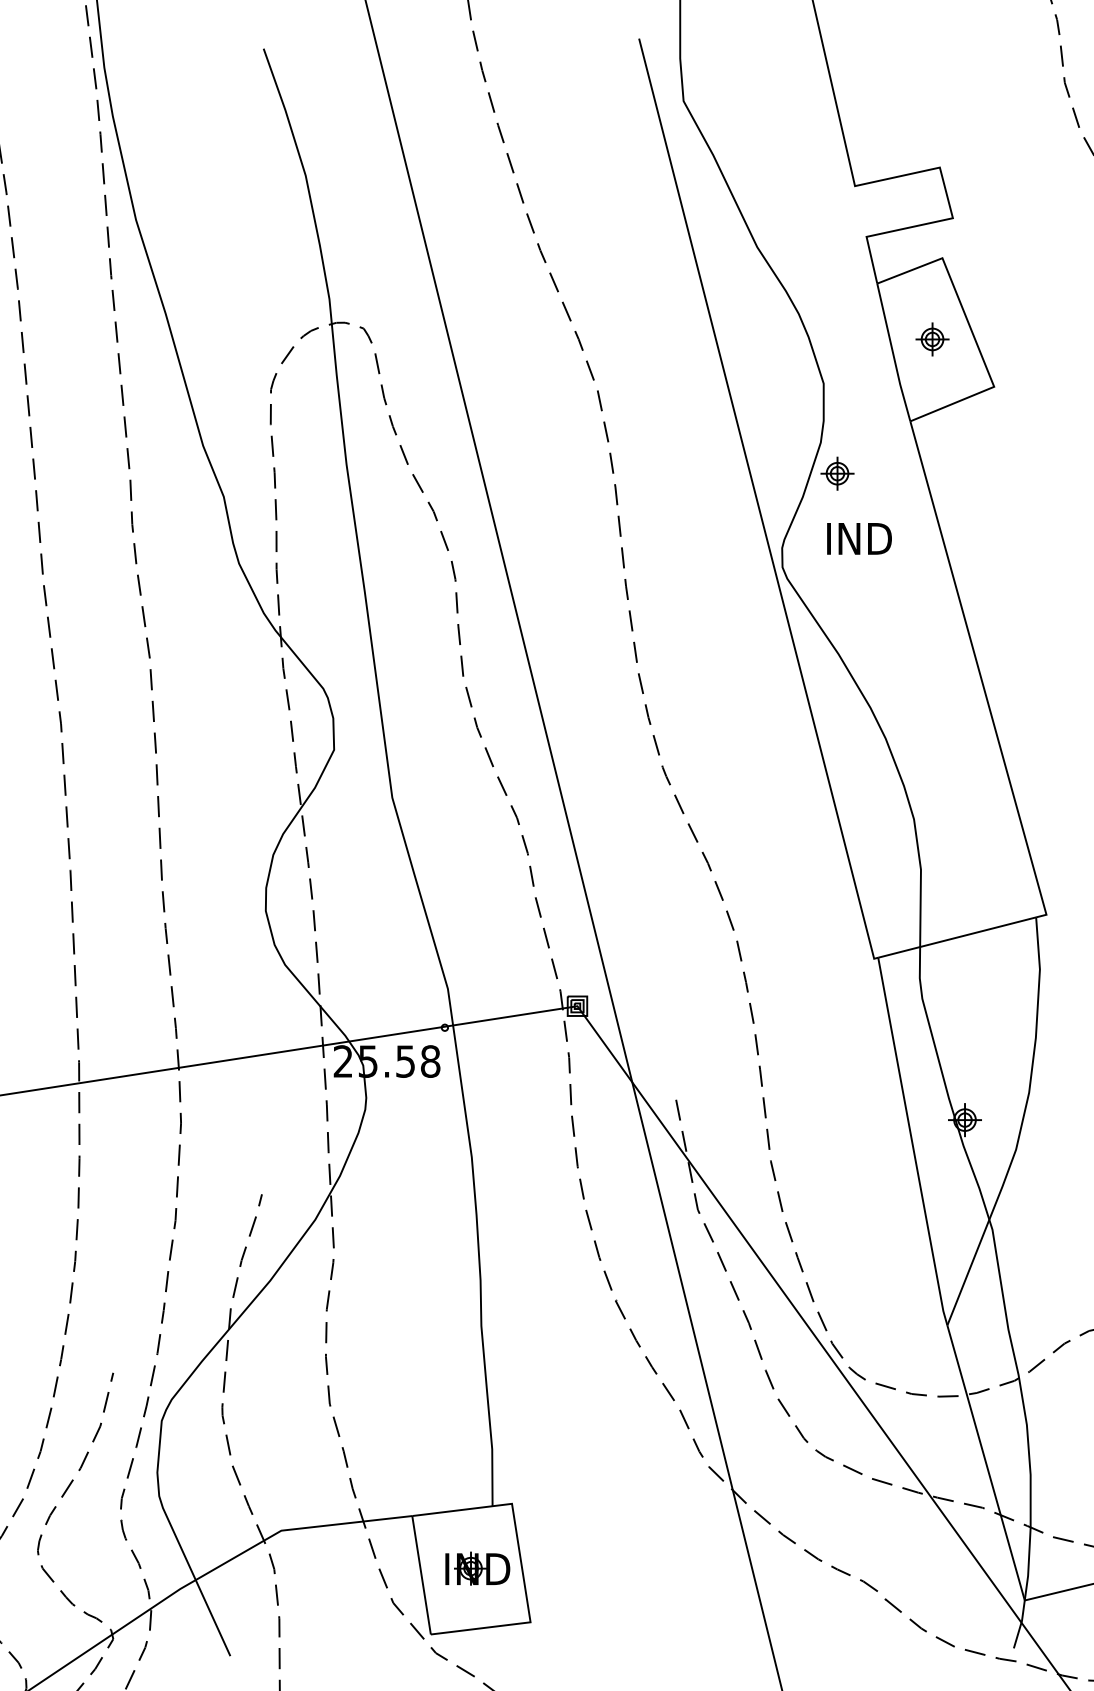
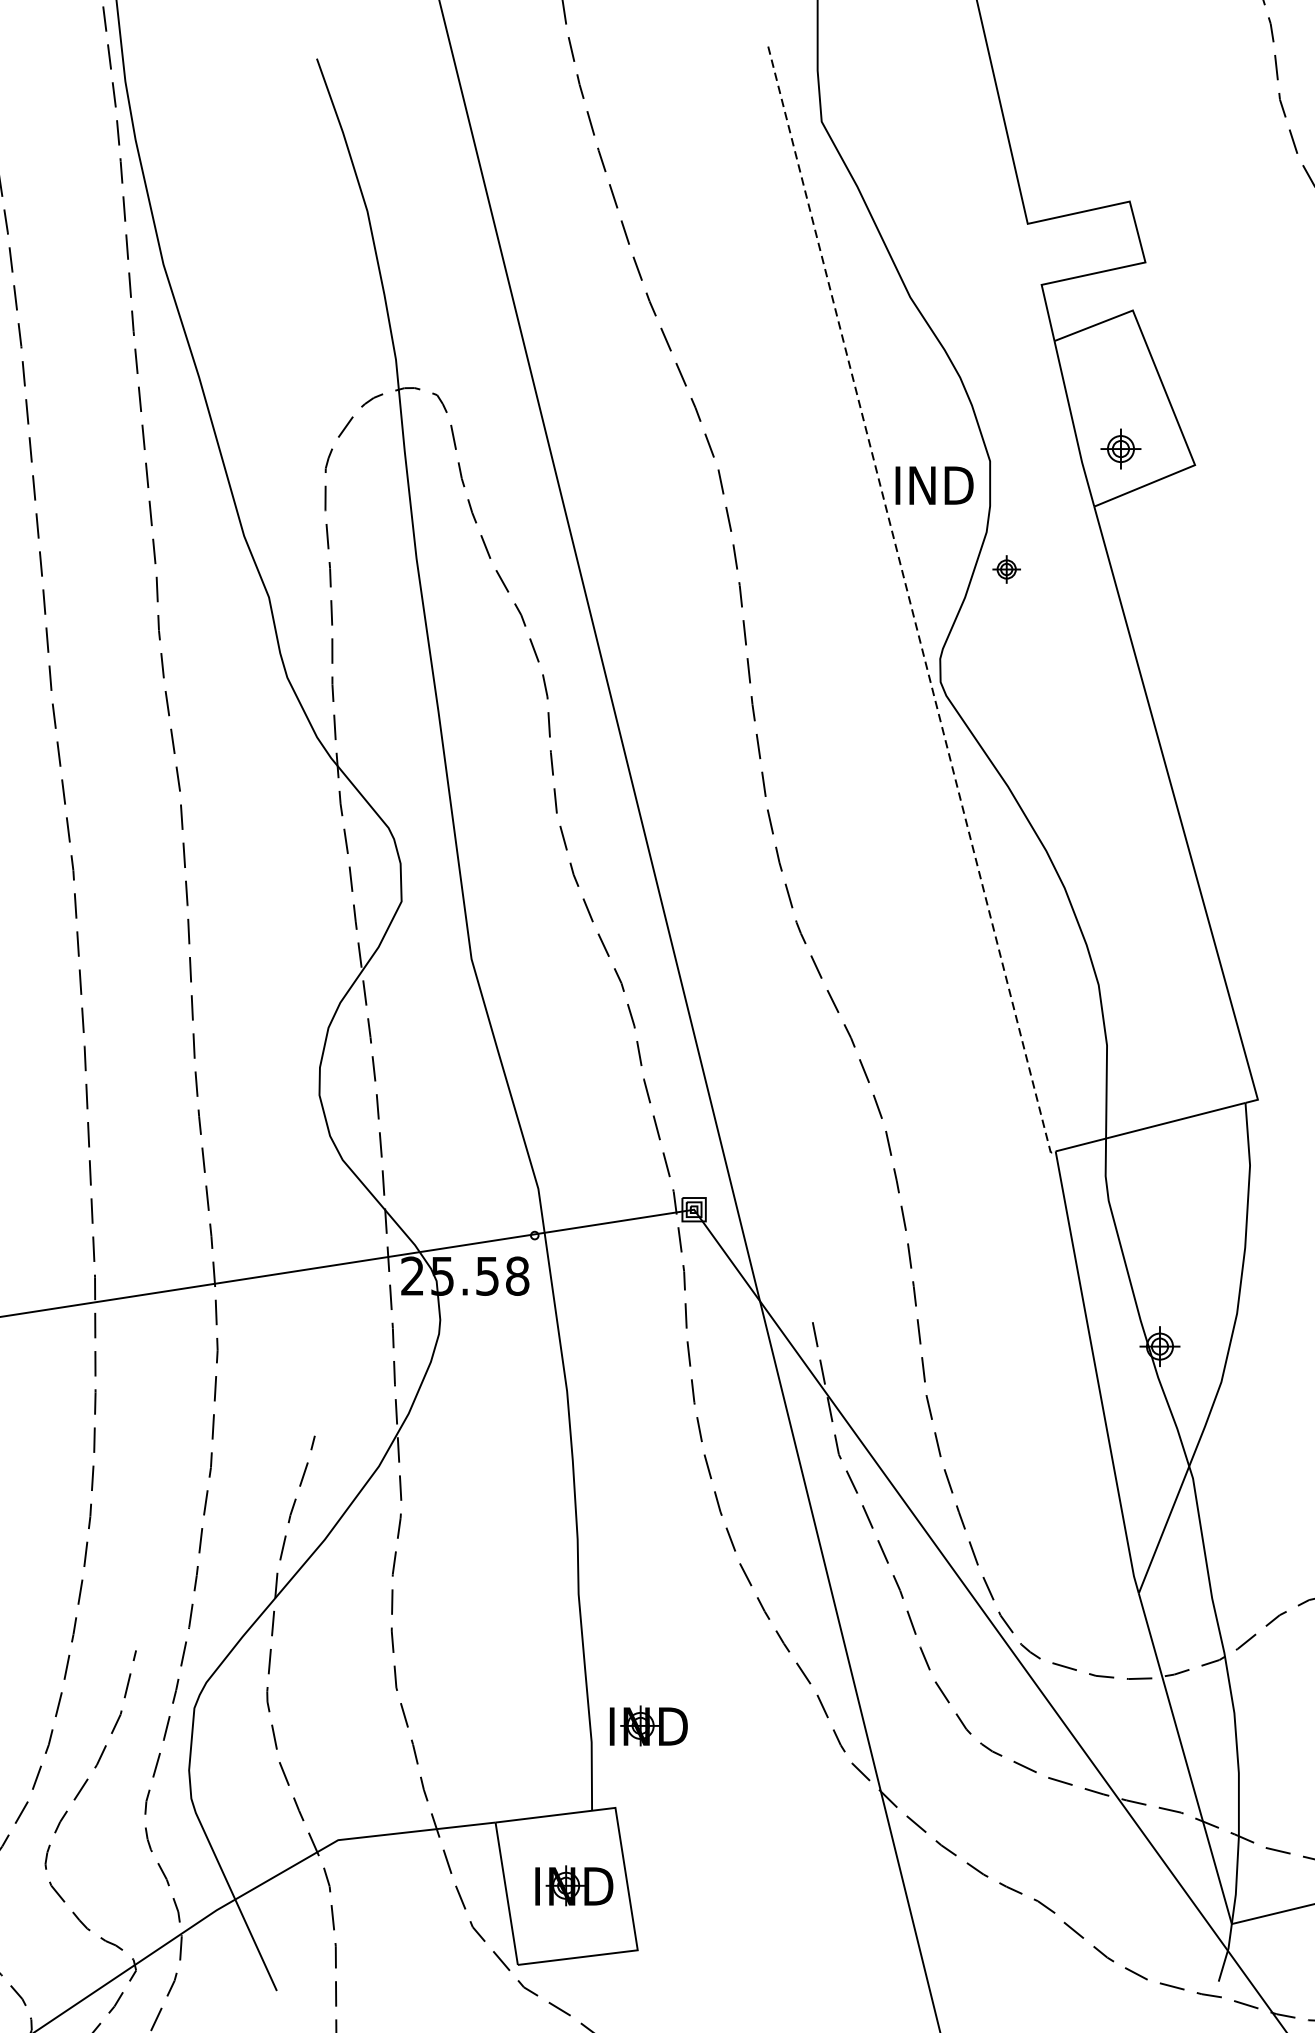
part: (932, 339) -> (1120, 449), moved
part: (837, 473) -> (1006, 569), size x0.7
line: (757, 501) -> (910, 602), solid -> dashed
text: (859, 538) -> (934, 485), moved
part: (539, 1435) -> (648, 1725), added

